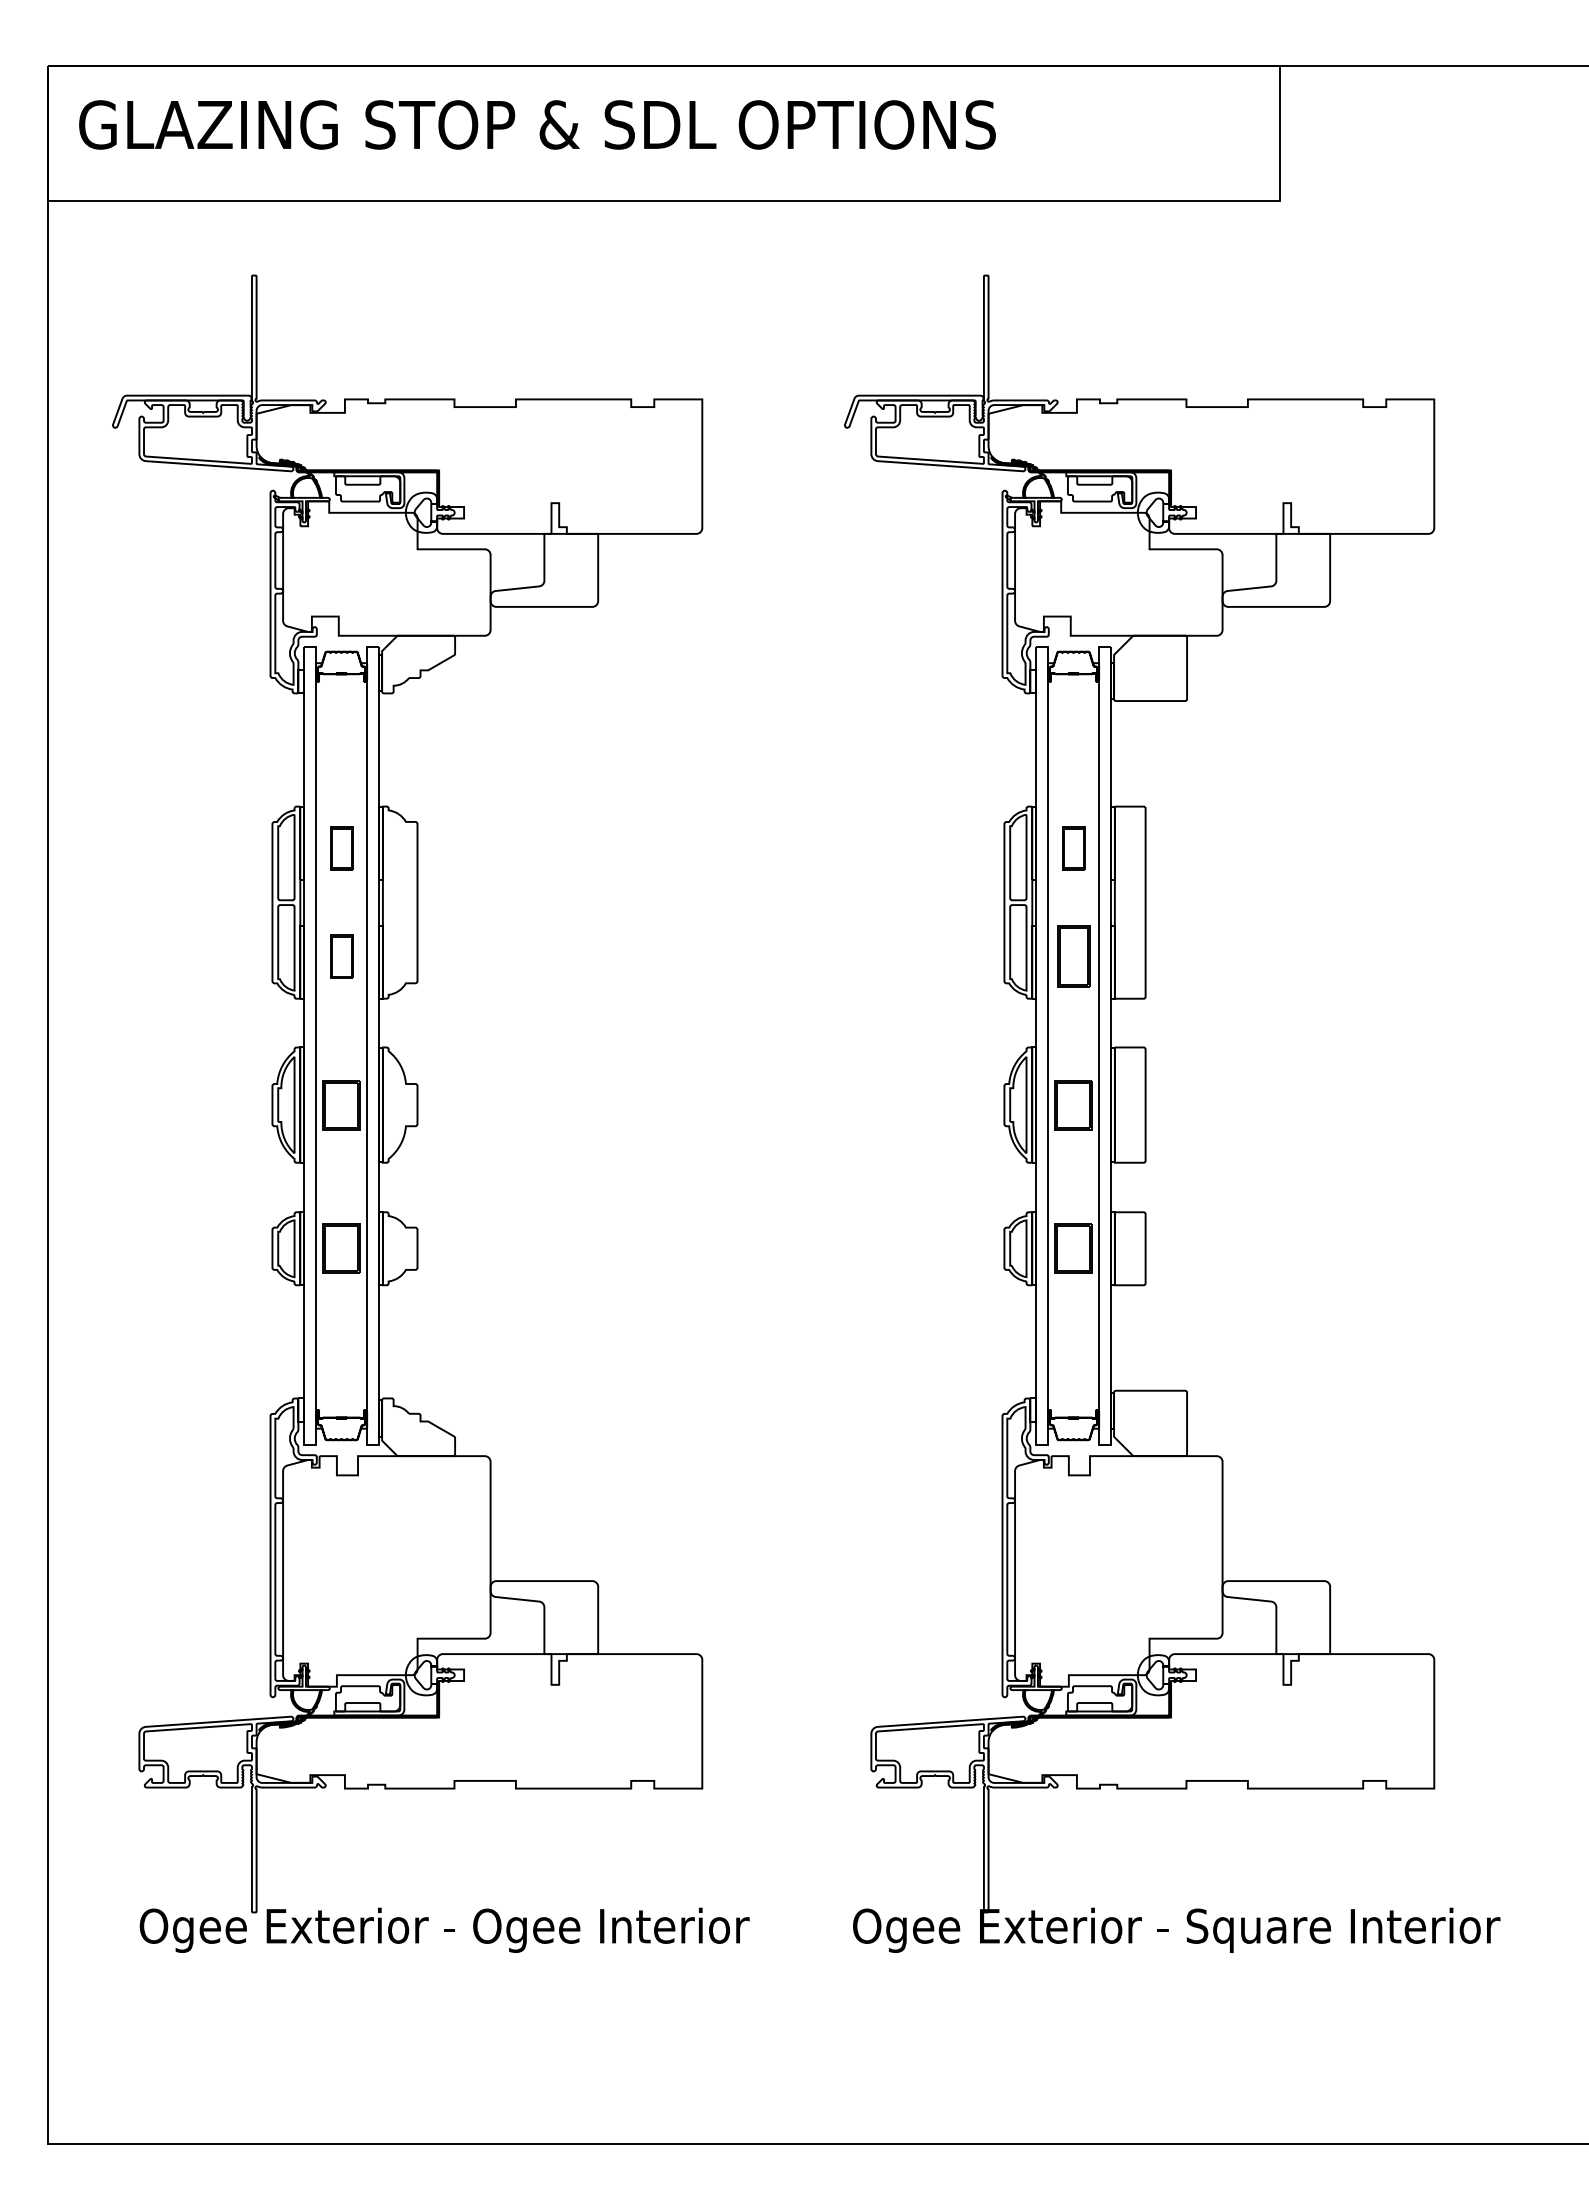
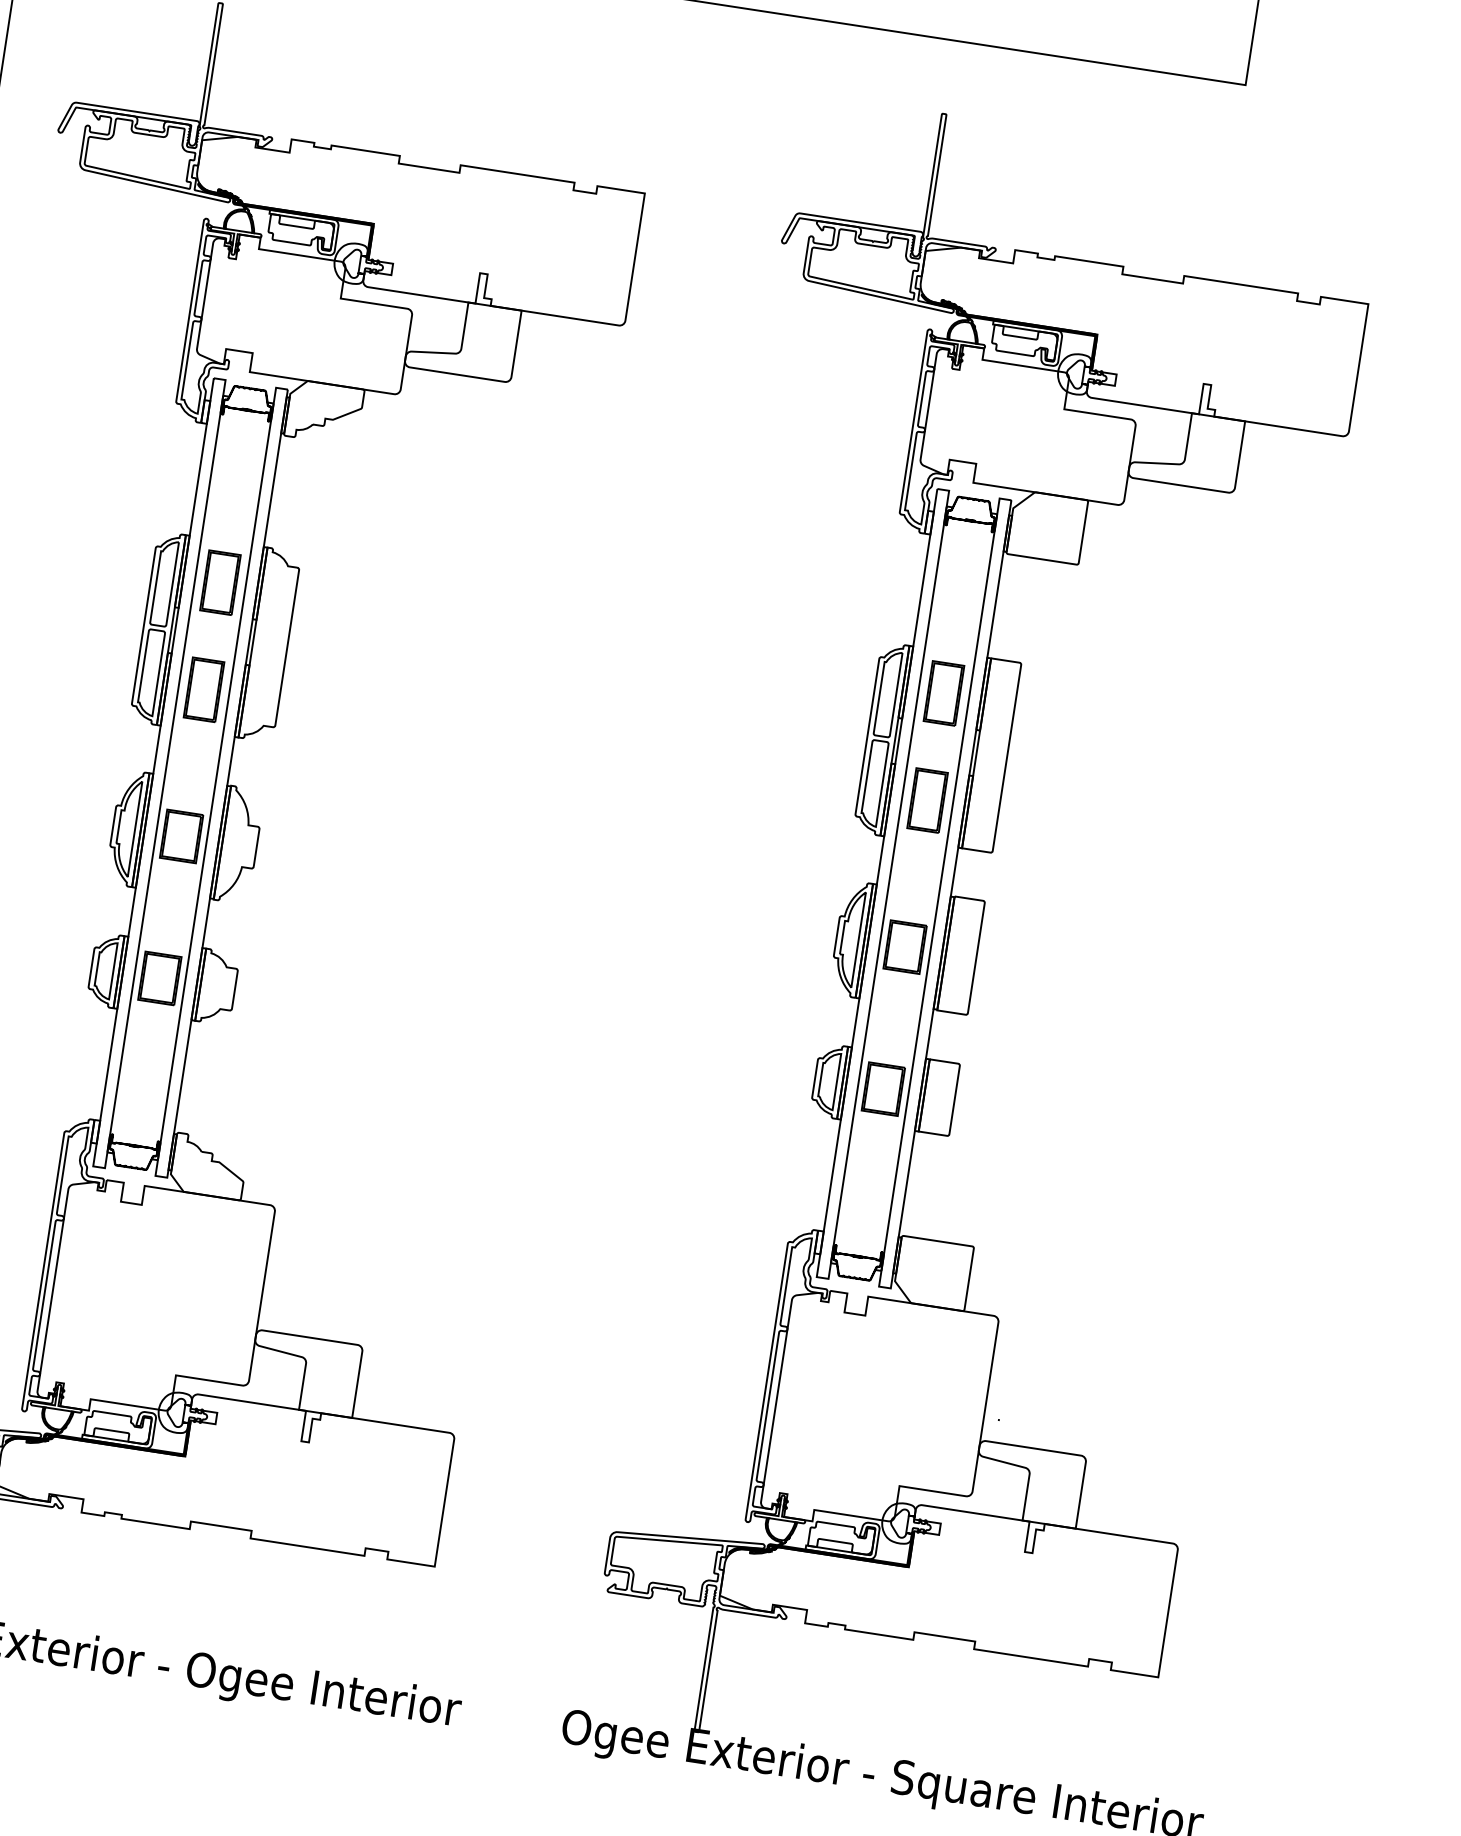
part: (341, 848) -> (220, 582), size x1.43
part: (1073, 848) -> (943, 693), size x1.43
part: (341, 956) -> (203, 689), size x1.43

